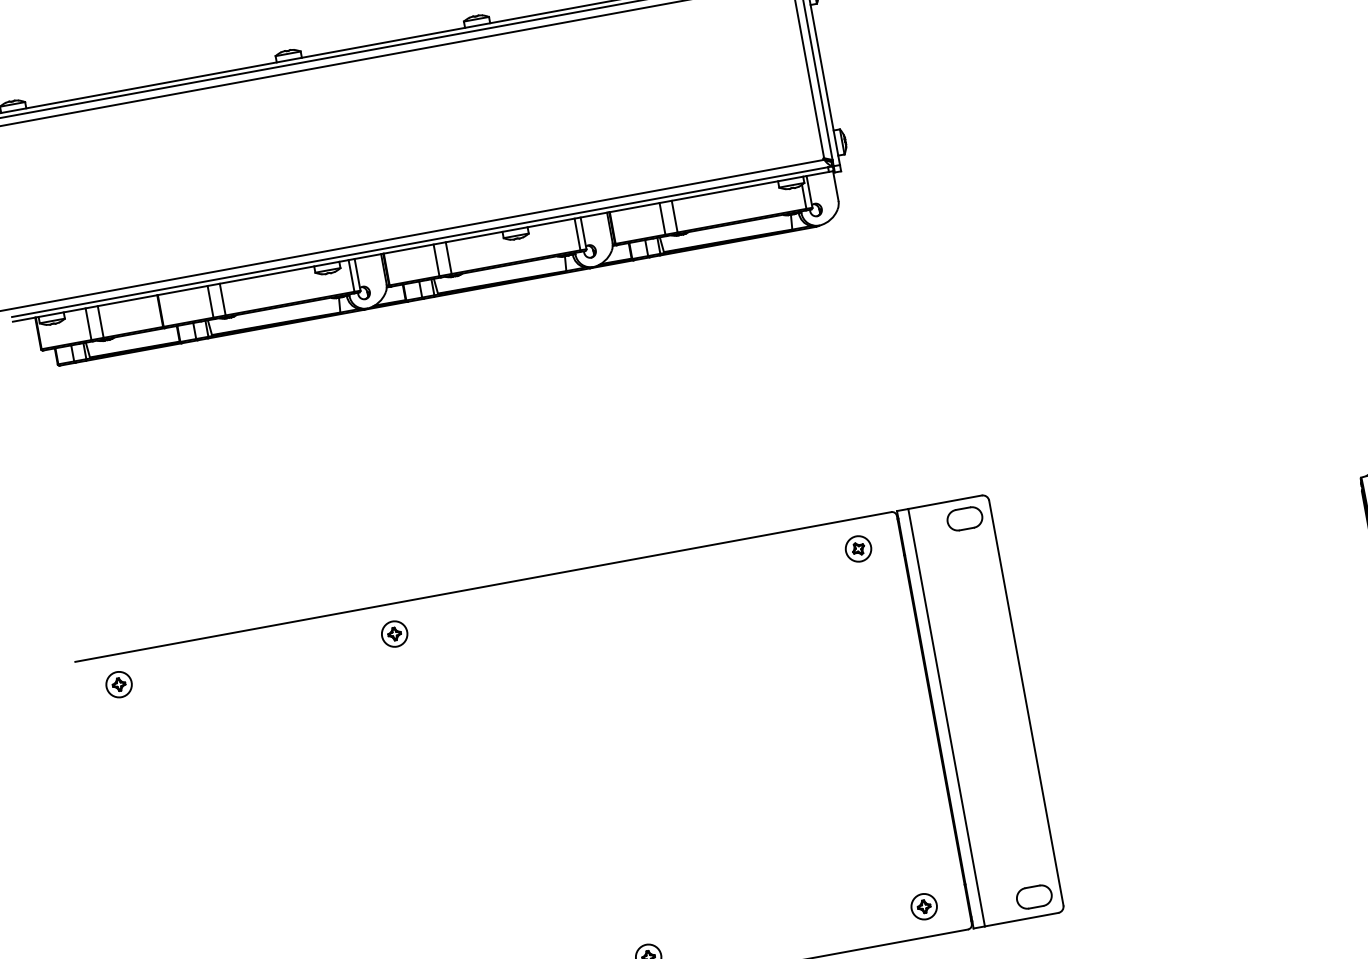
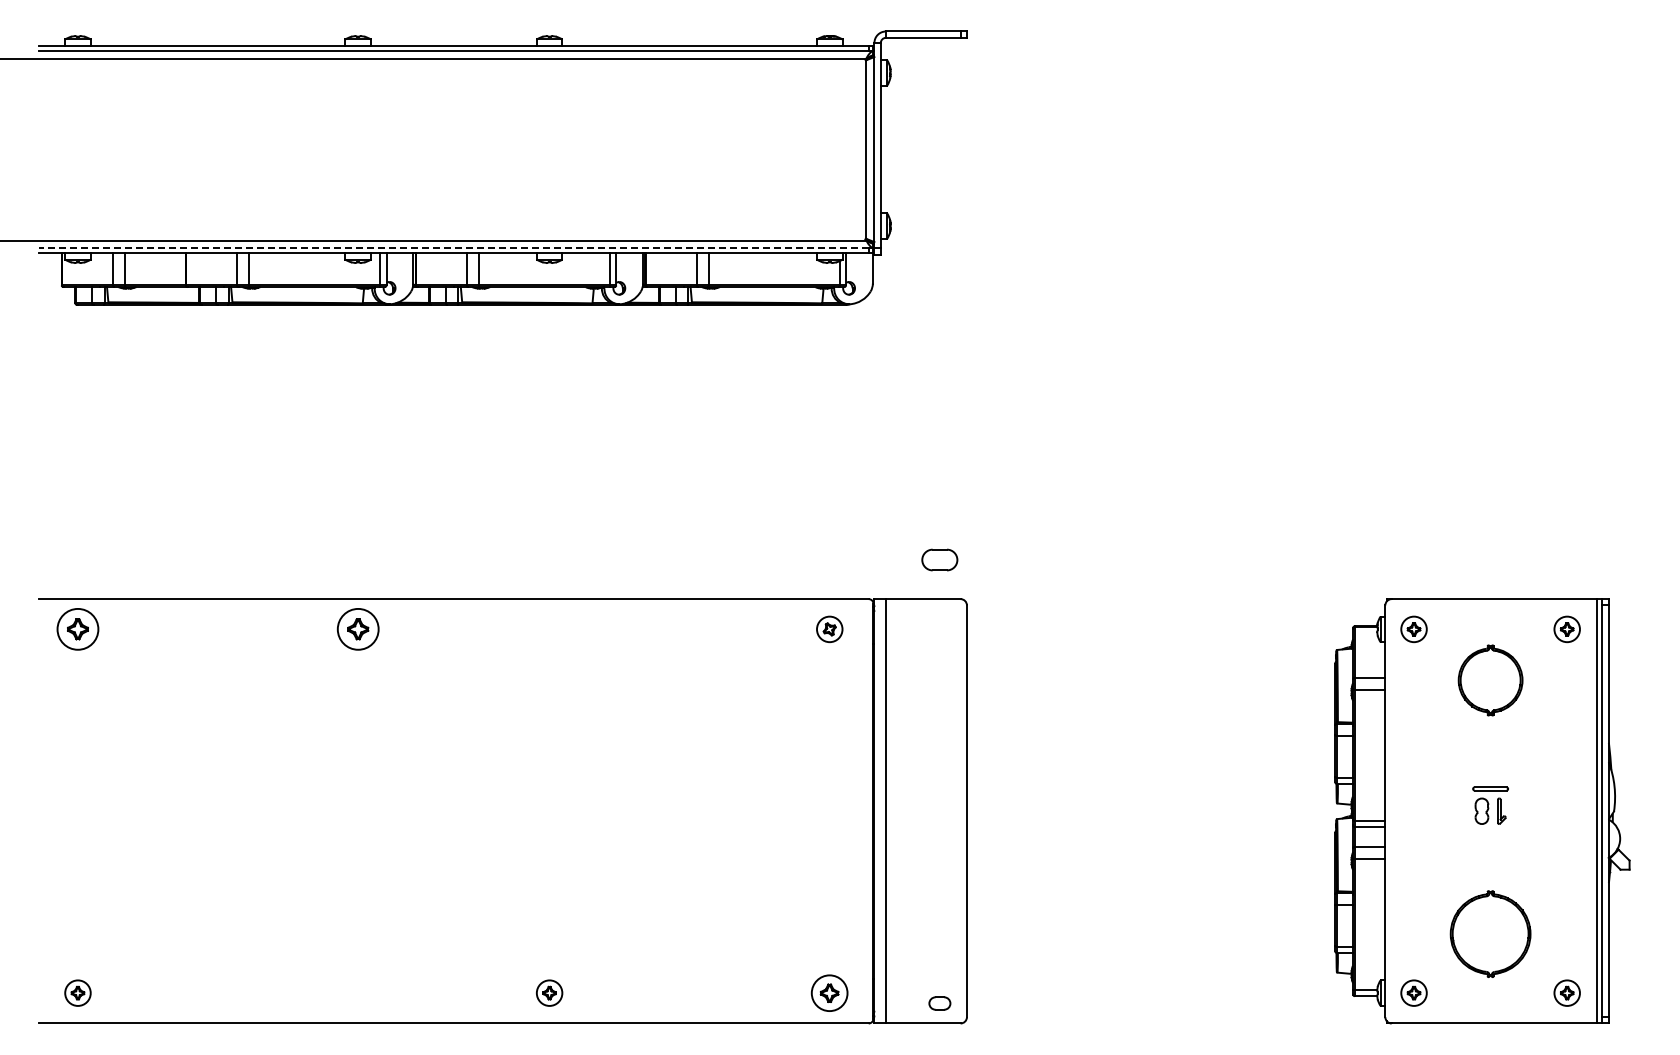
line: (419, 242) -> (453, 248), solid -> dashed
part: (964, 518) -> (939, 559), moved
part: (394, 634) -> (357, 629), size x1.6
part: (118, 684) -> (77, 629), size x1.6
part: (1034, 897) -> (939, 1003), size x0.6
part: (923, 906) -> (829, 992), size x1.4

